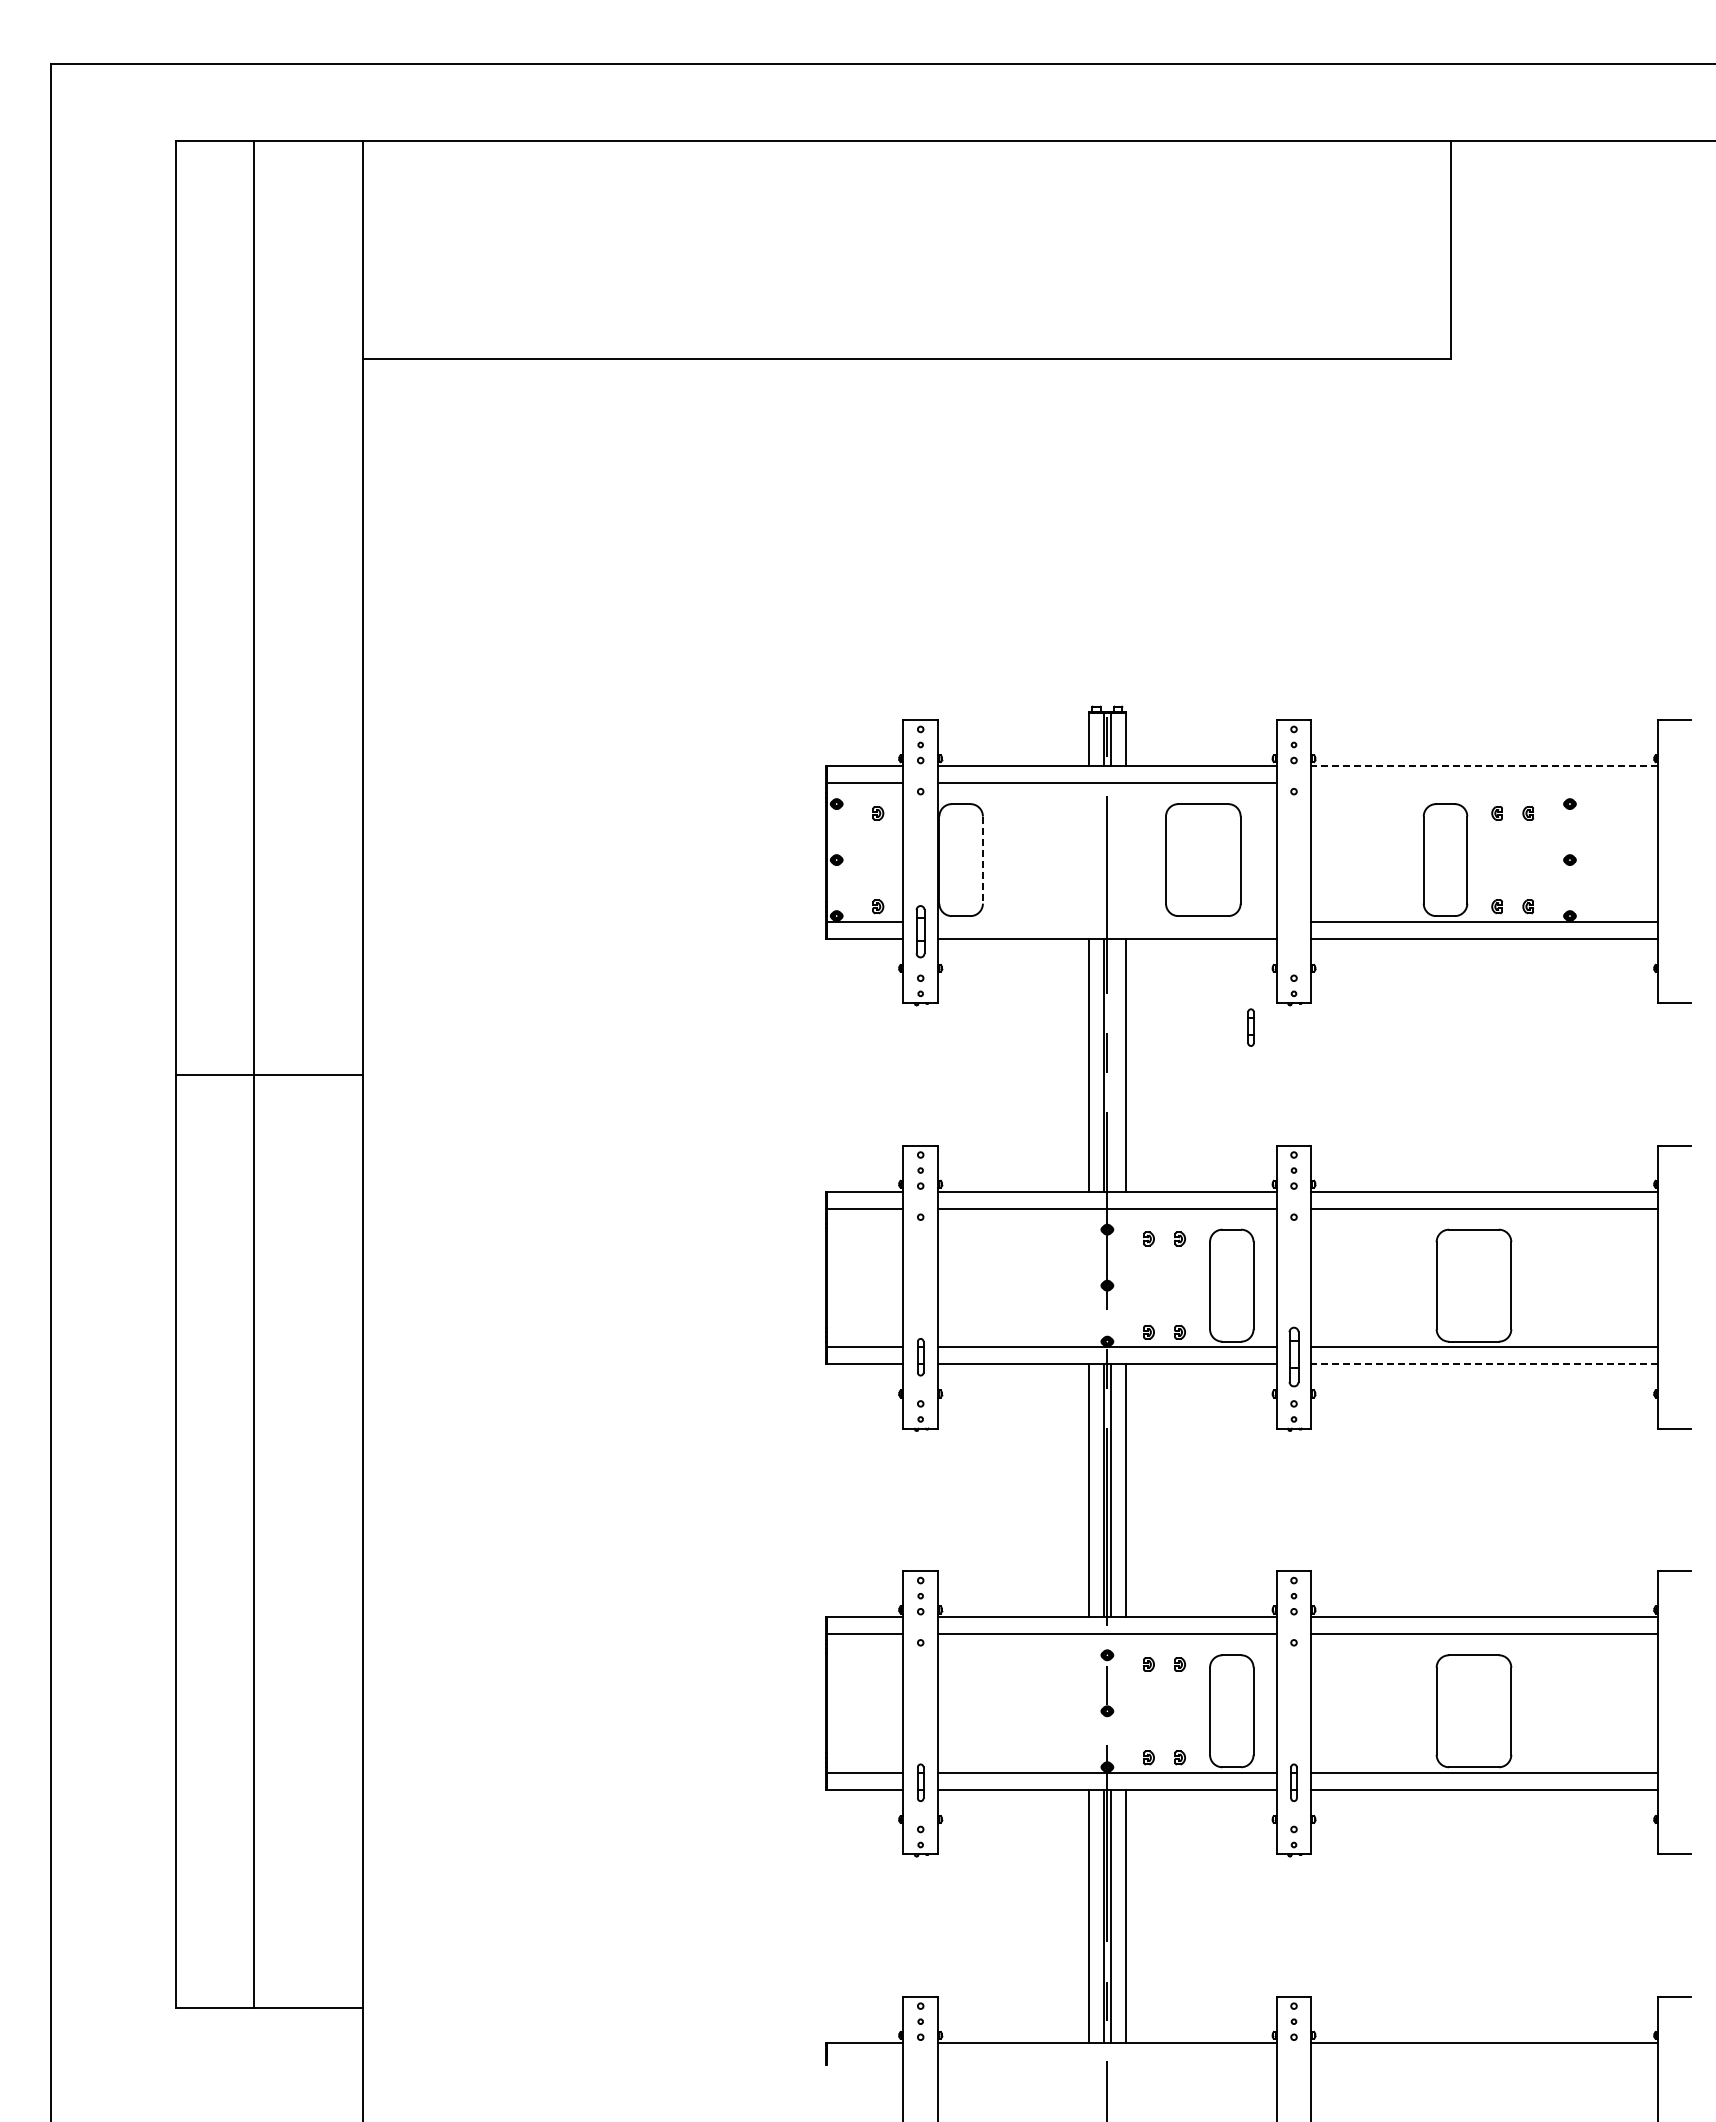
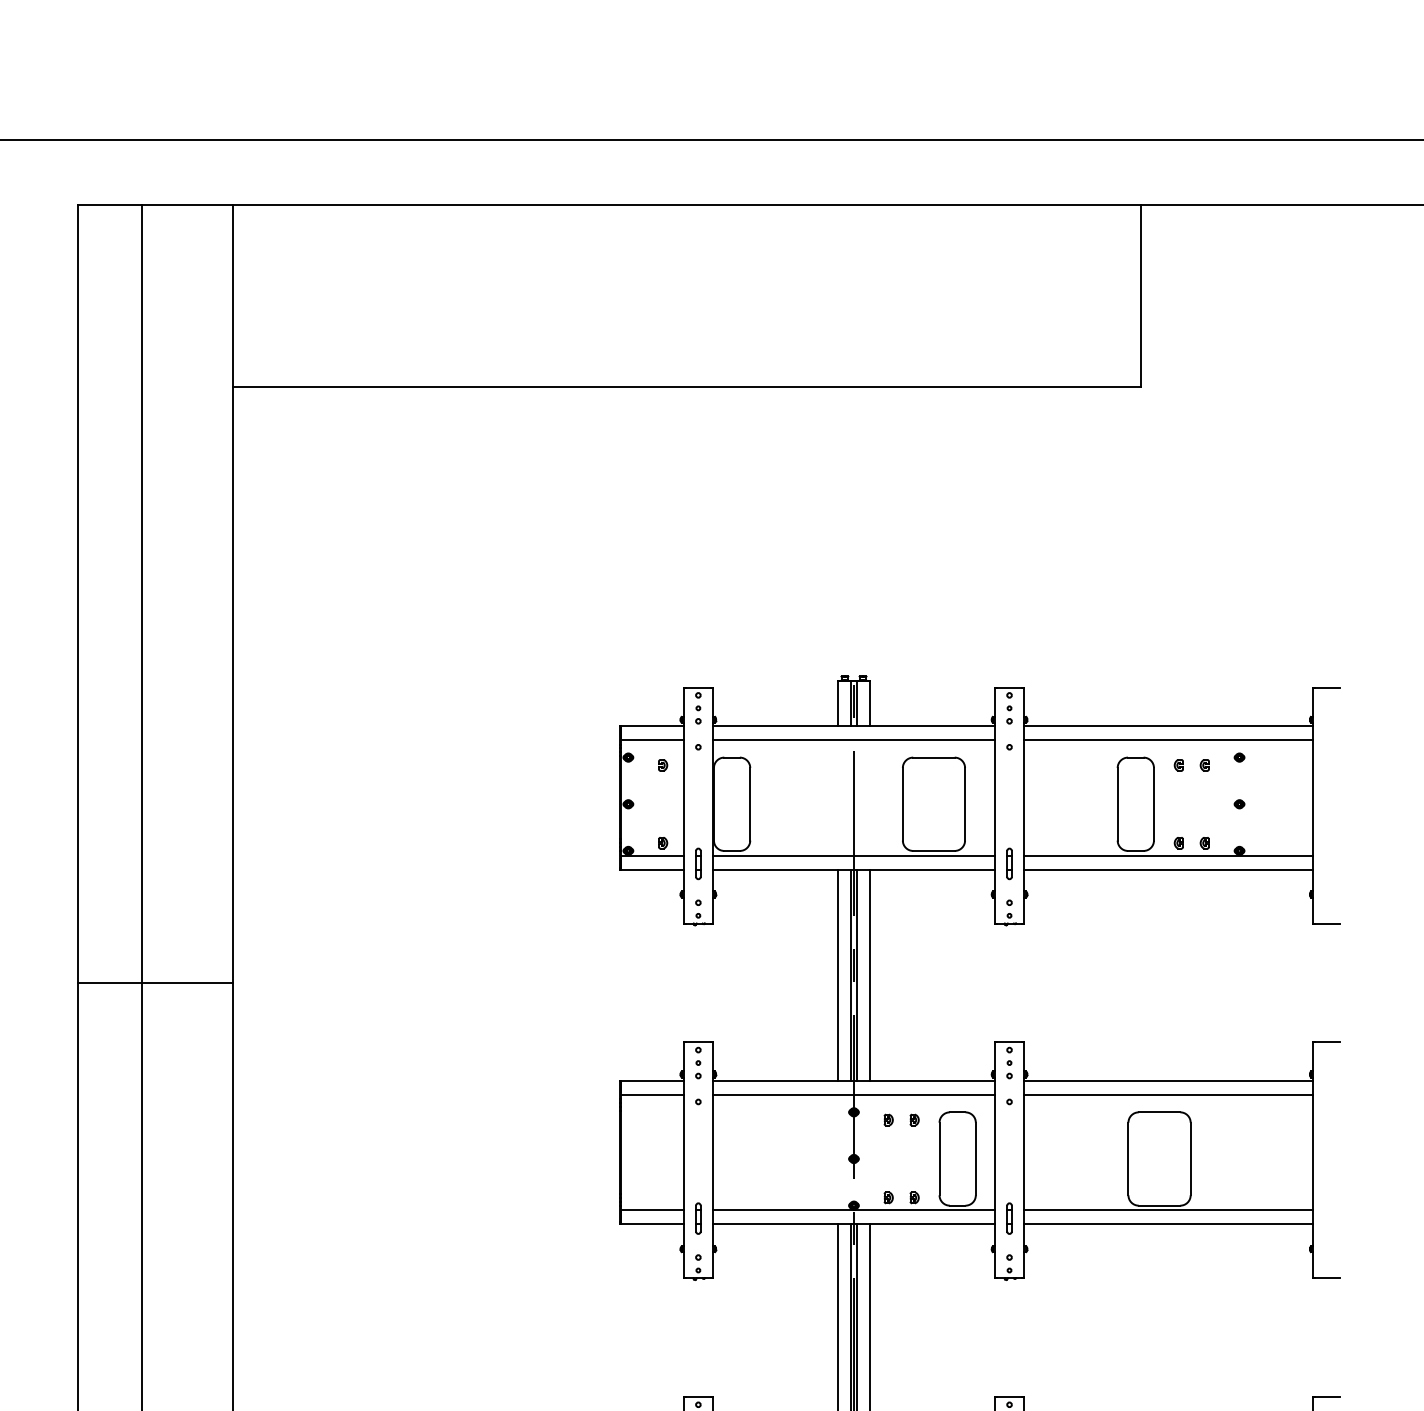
line: (1484, 766) -> (1168, 726), dashed -> solid
line: (1484, 782) -> (1168, 739), added
line: (982, 860) -> (749, 804), dashed -> solid
line: (1107, 921) -> (854, 855), added
part: (920, 931) -> (698, 863), size x0.71
part: (1250, 1027) -> (1009, 863), moved
line: (1111, 1064) -> (857, 974), added
part: (1293, 1357) -> (1009, 1218), size x0.62
line: (1484, 1364) -> (1168, 1224), dashed -> solid

